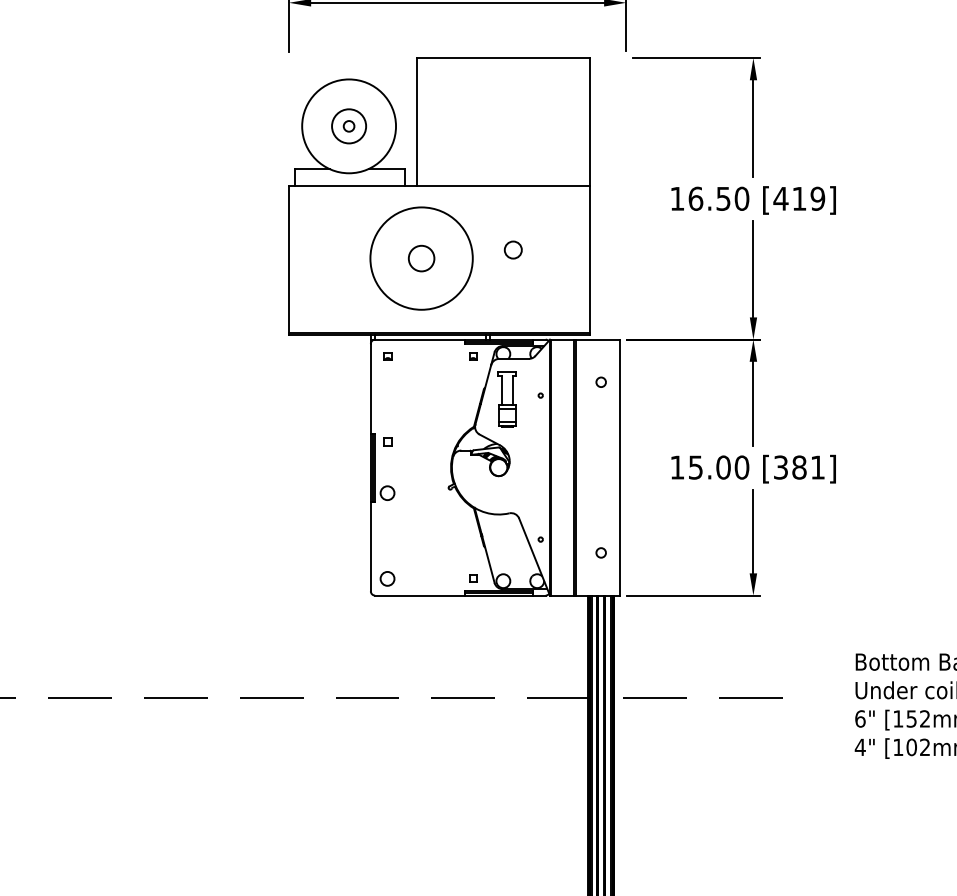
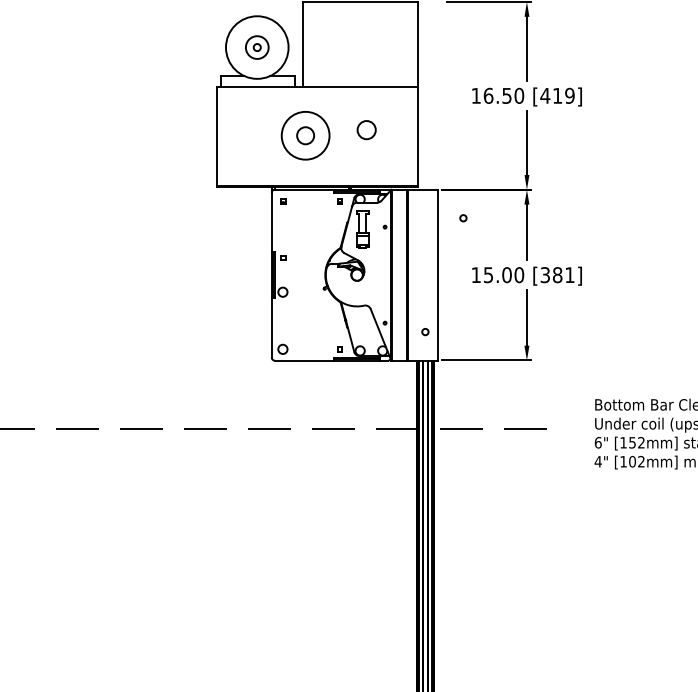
circle: (512, 249) -> (366, 129), size x1.6
circle: (421, 258) -> (305, 135), size x0.7
circle: (601, 382) -> (463, 218), moved

